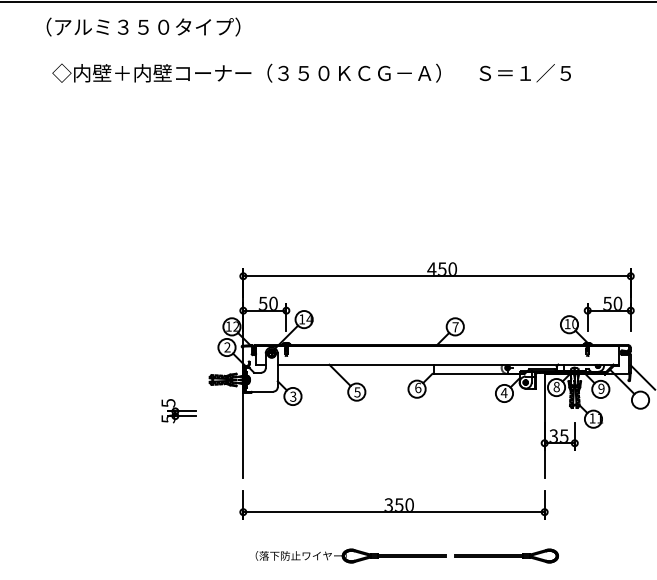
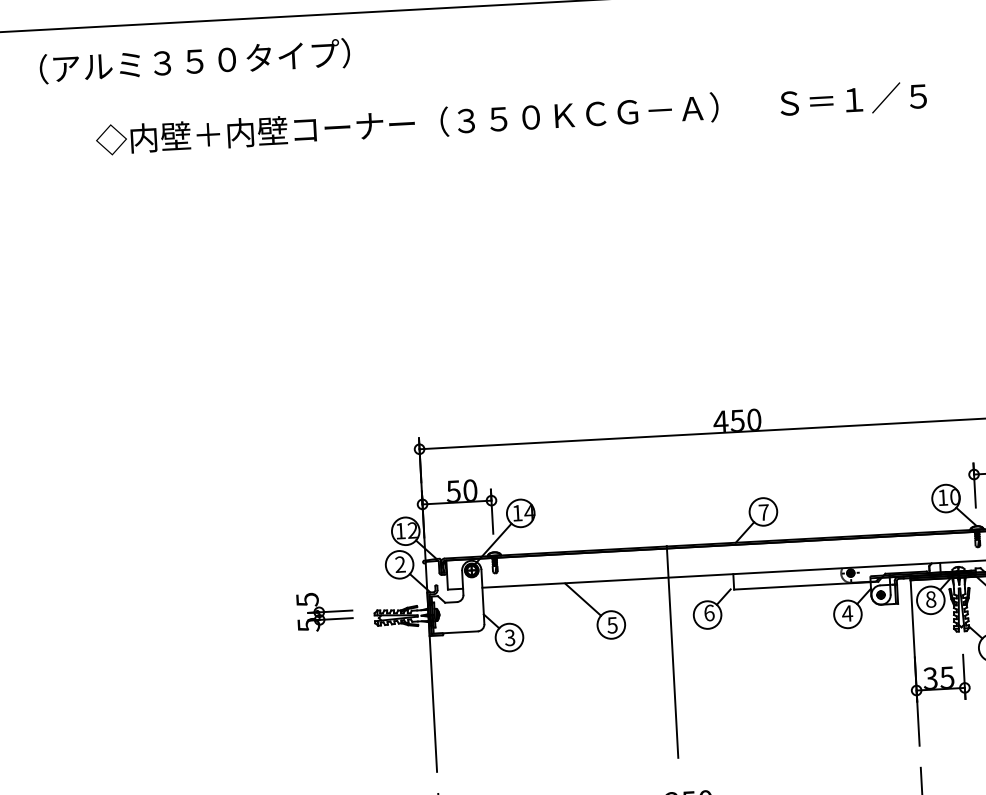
text: (143, 26) -> (194, 60), moved
line: (394, 410) -> (673, 651), added
part: (178, 411) -> (324, 612), moved

